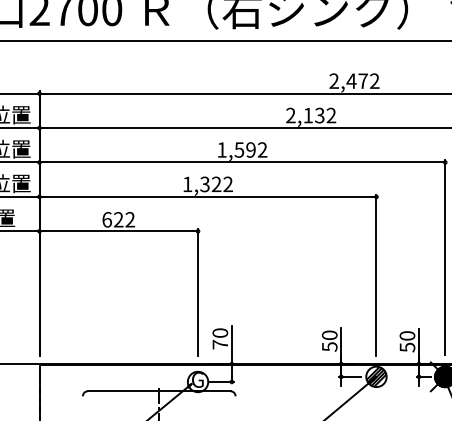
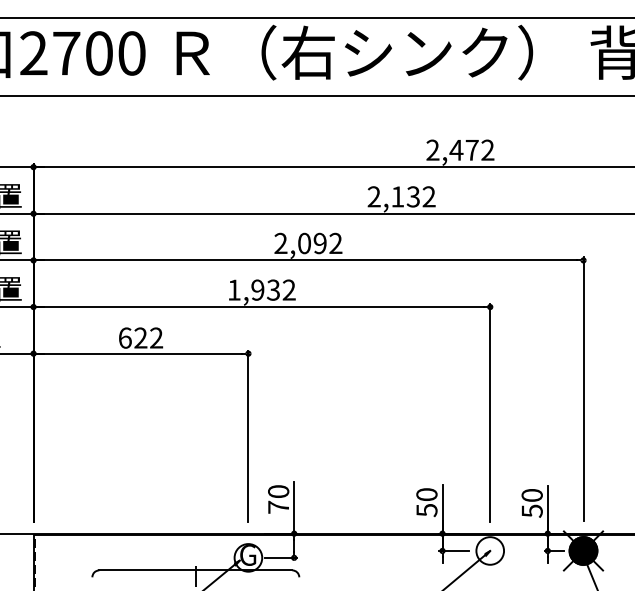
text: (230, 149) -> (292, 243), 1,592 -> 2,092
text: (210, 183) -> (265, 289), 1,322 -> 1,932
hatch: (376, 376) -> (490, 550), removed

